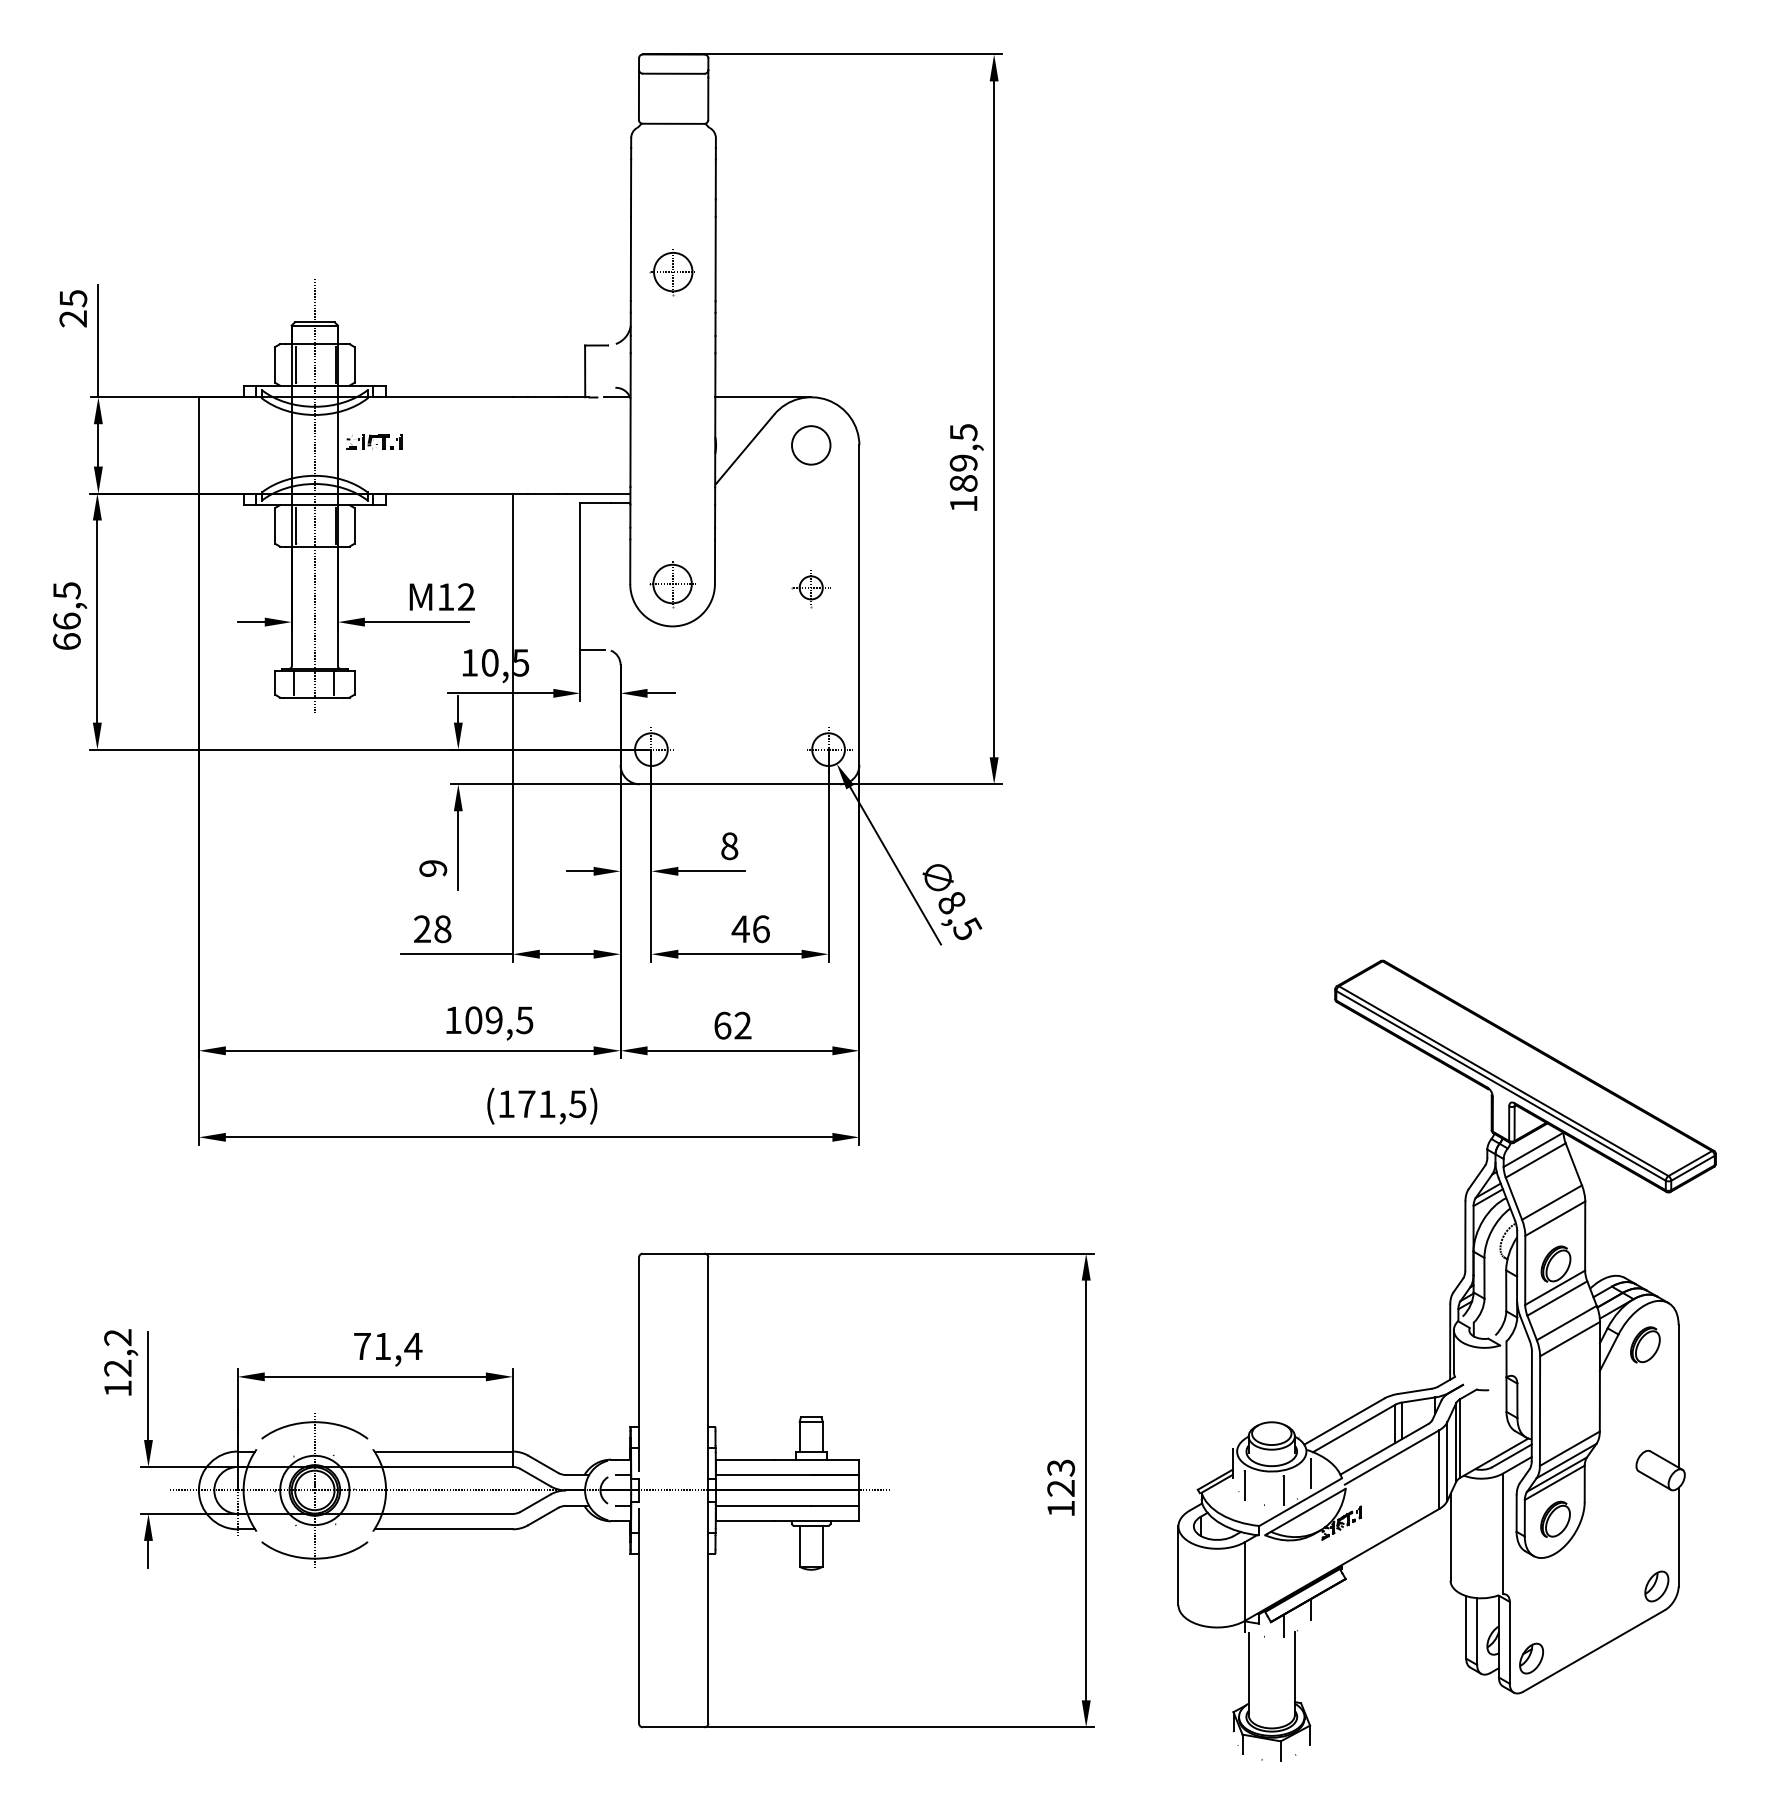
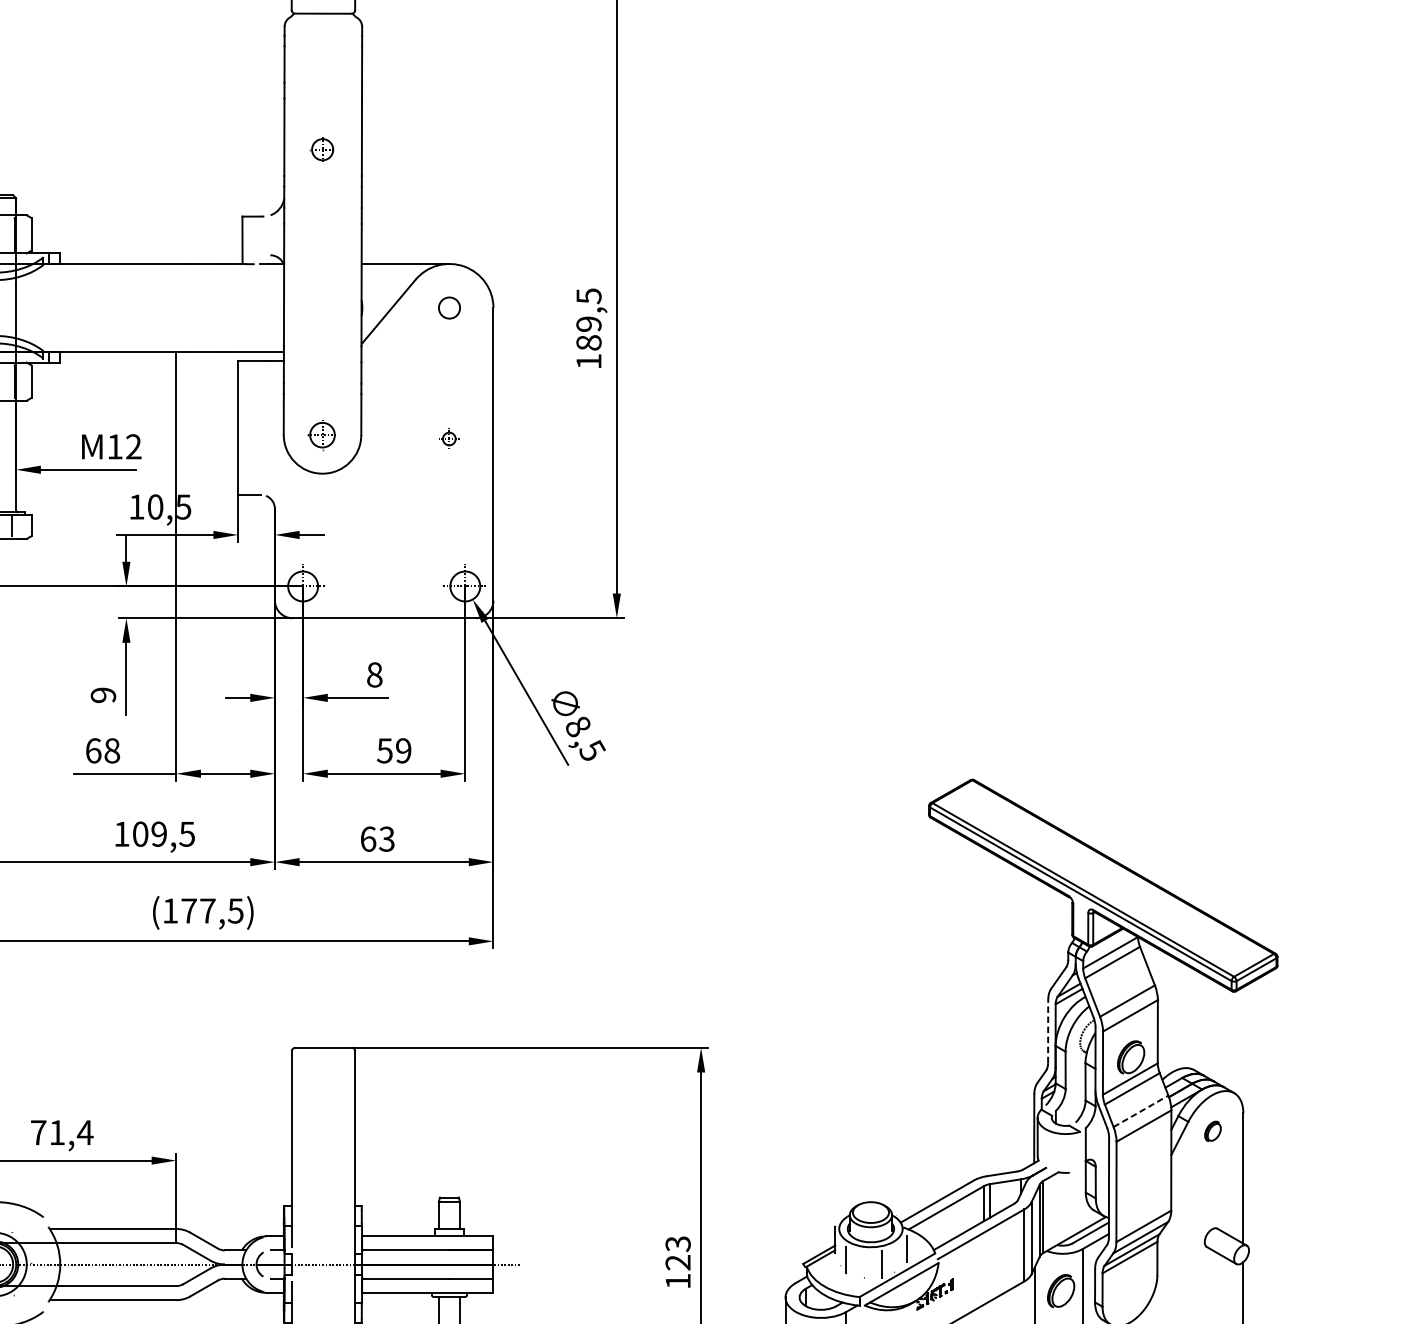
part: (671, 272) -> (321, 149), size x0.6
part: (374, 441) -> (49, 304), removed
circle: (811, 445) -> (449, 308), size x0.6
part: (672, 584) -> (322, 435), size x0.7
part: (810, 589) -> (448, 439), size x0.6
text: (422, 929) -> (93, 751), 28 -> 68
text: (750, 929) -> (393, 751), 46 -> 59
text: (742, 1025) -> (386, 838), 62 -> 63
text: (547, 1103) -> (208, 910), (171,5 -> (177,5
line: (1465, 1235) -> (1048, 1031), solid -> dashed
line: (1566, 1323) -> (1140, 1111), solid -> dashed
part: (1645, 1344) -> (1213, 1130), size x0.6
part: (1555, 1518) -> (1061, 1290), moved

